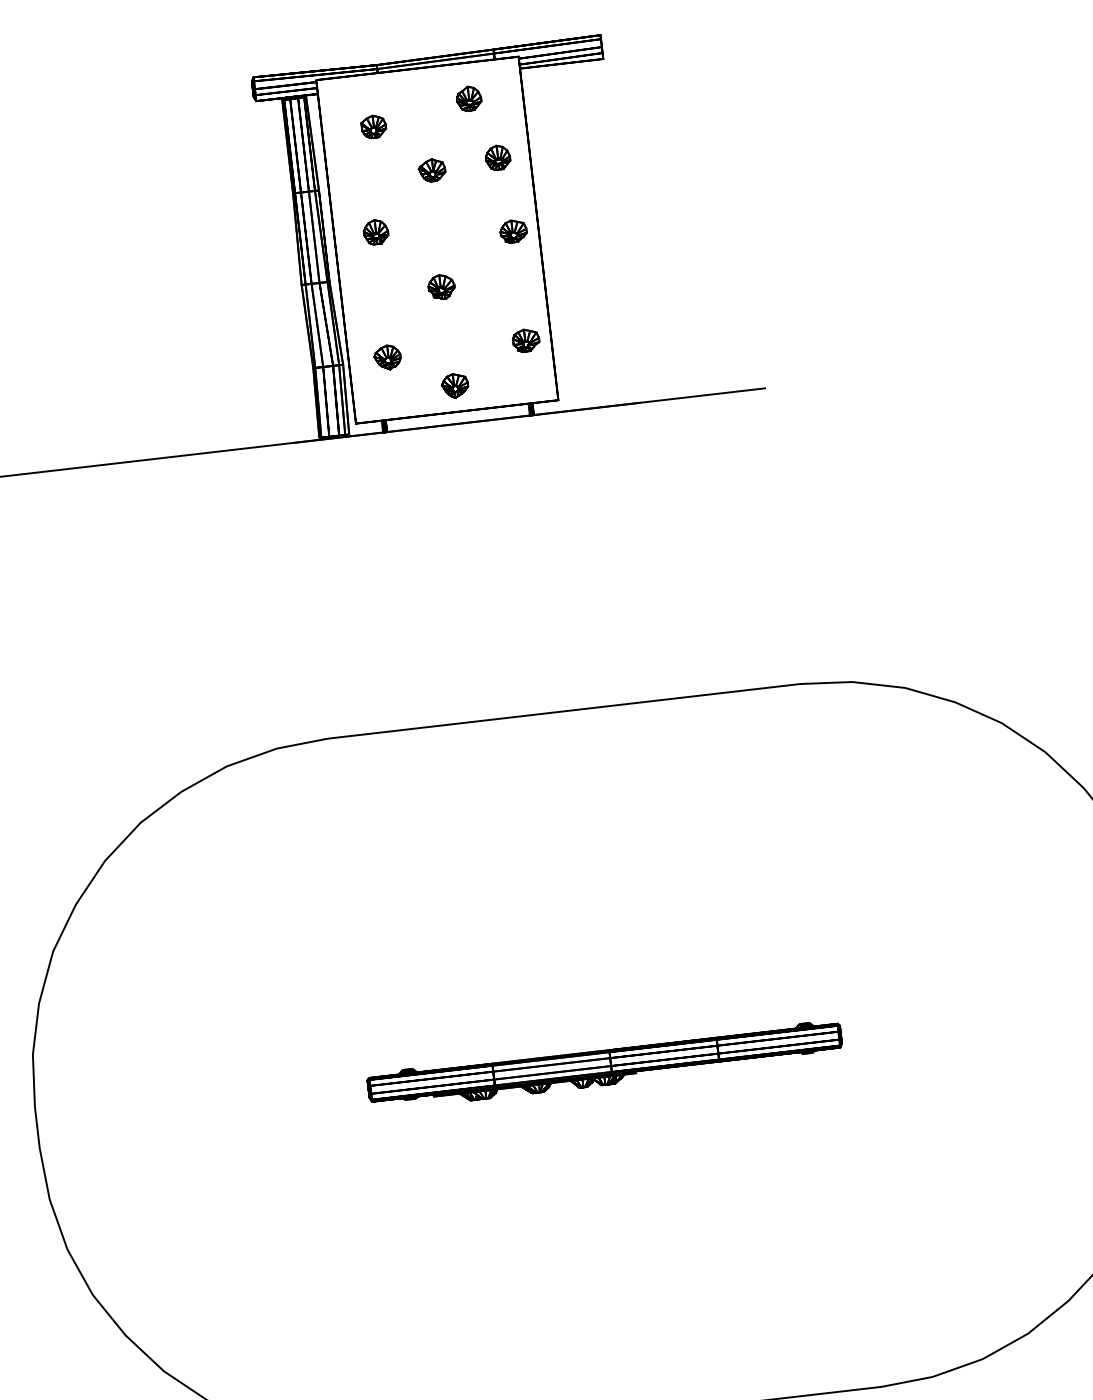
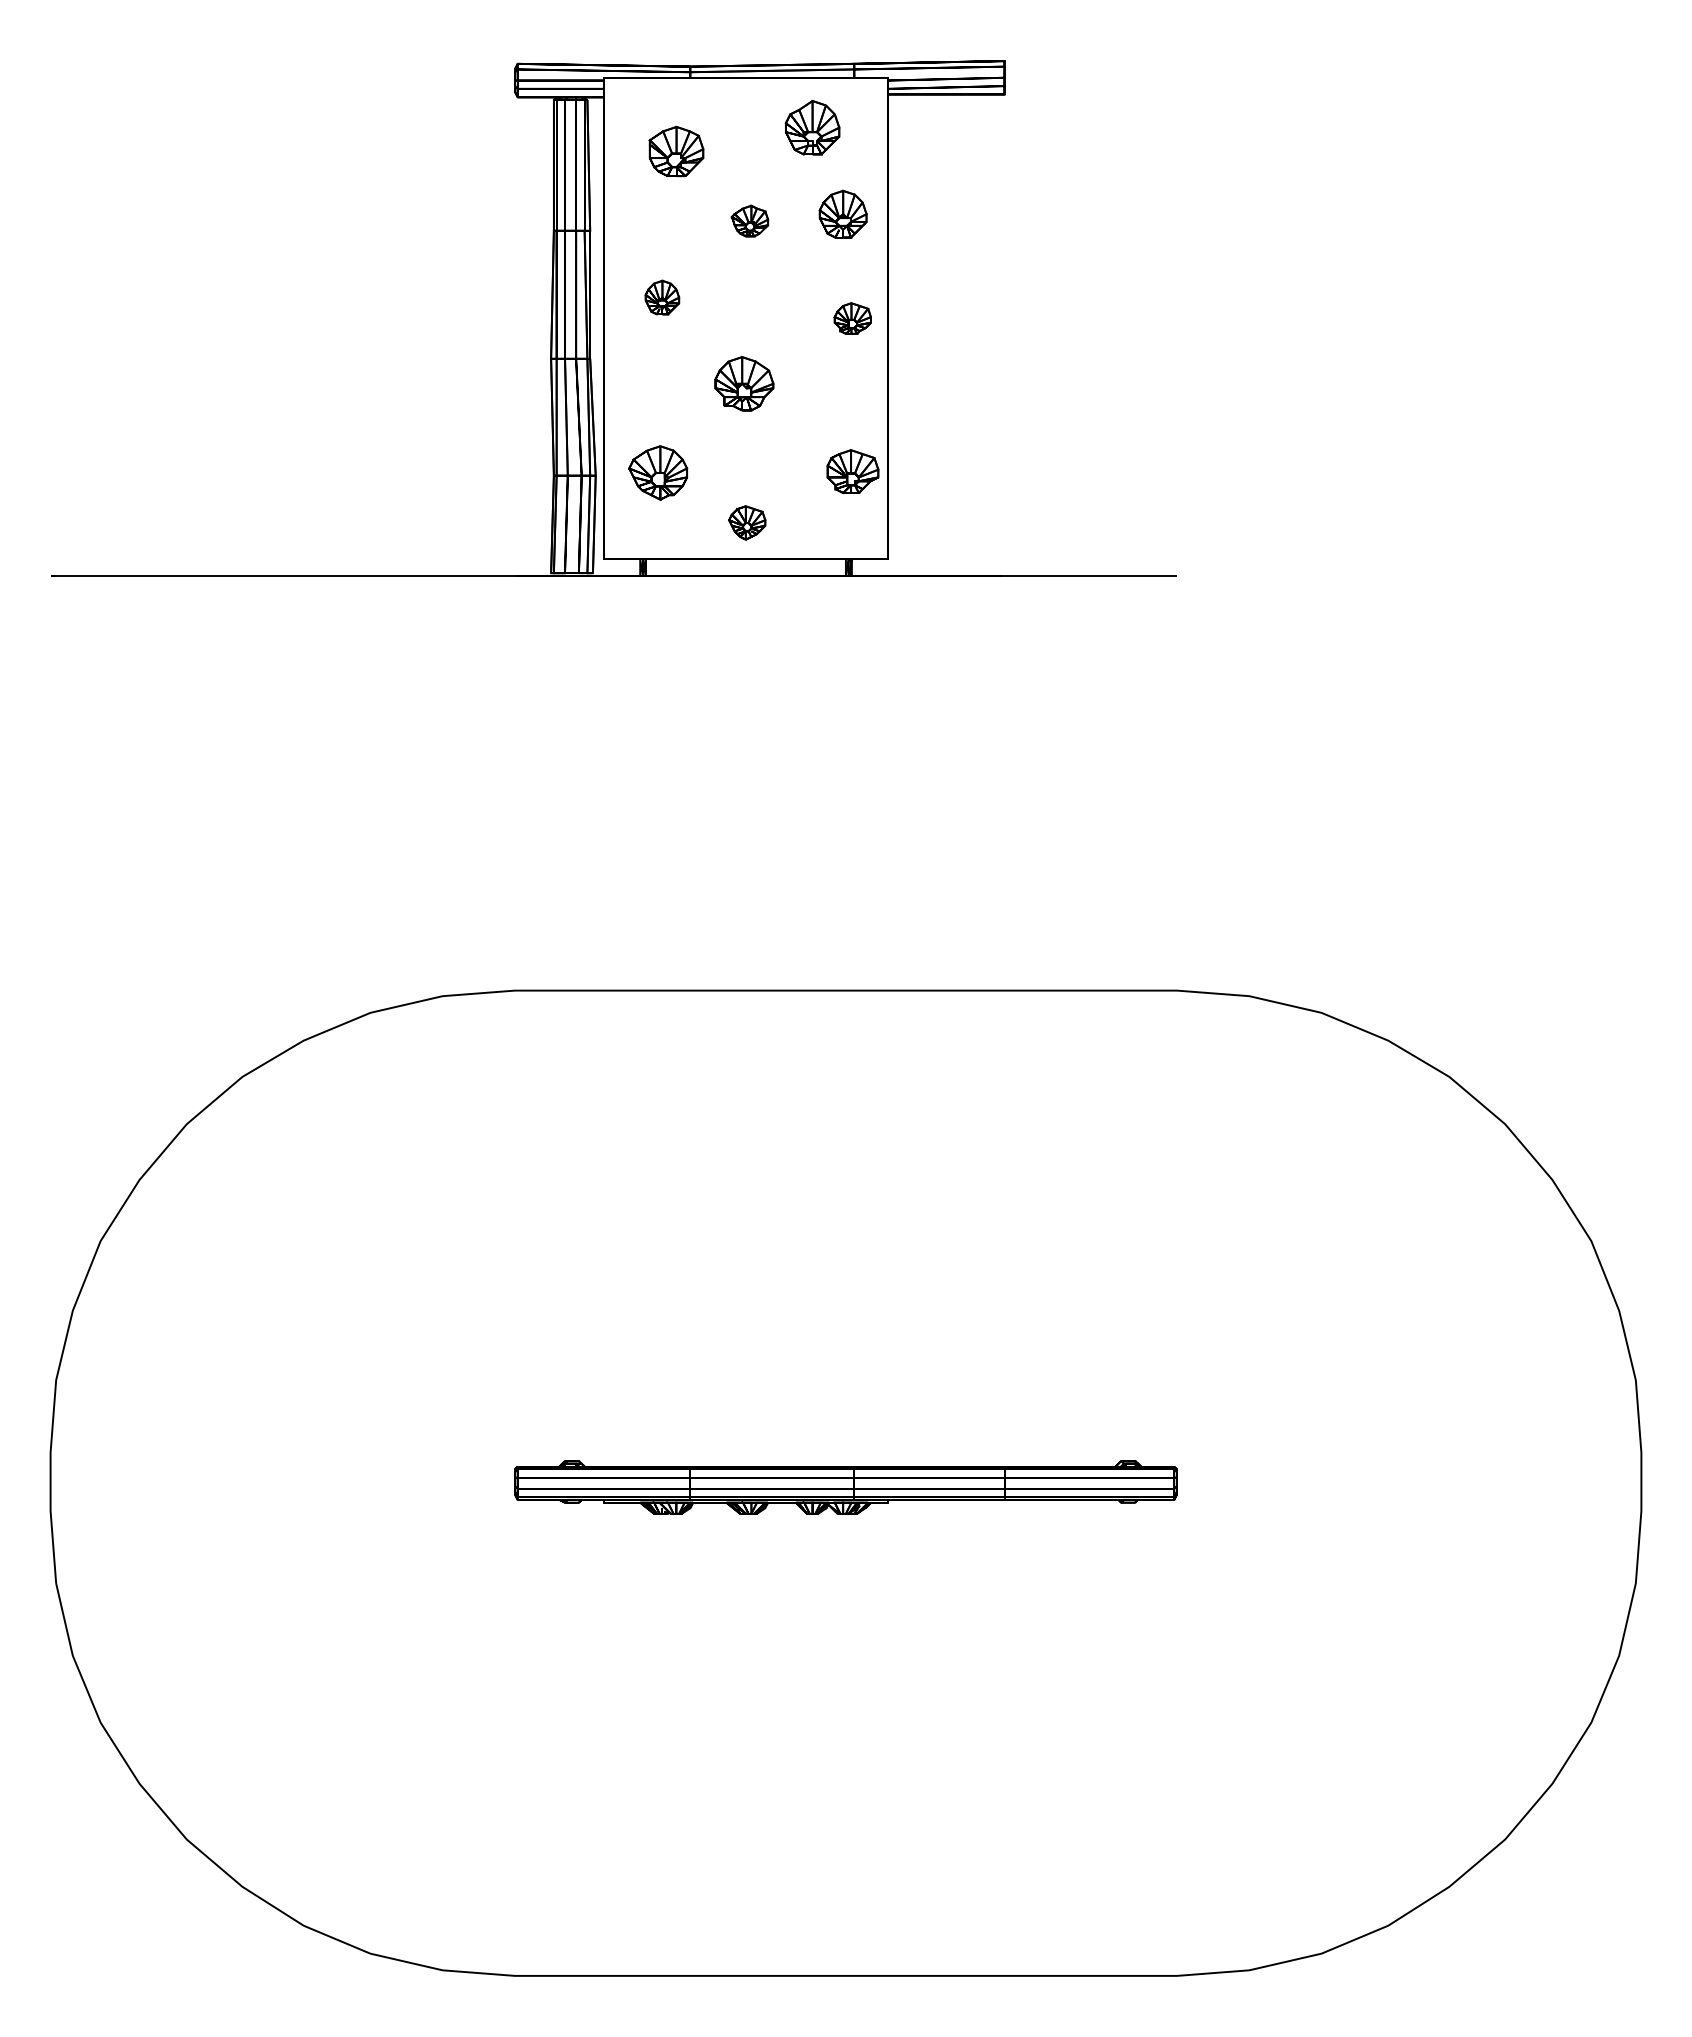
part: (469, 98) -> (812, 127), size x1.6
part: (373, 126) -> (675, 151), size x1.6
part: (497, 157) -> (842, 213), size x1.4
part: (441, 286) -> (744, 383), size x1.6
part: (525, 340) -> (852, 471), size x1.4
part: (387, 357) -> (658, 472), size x1.6

